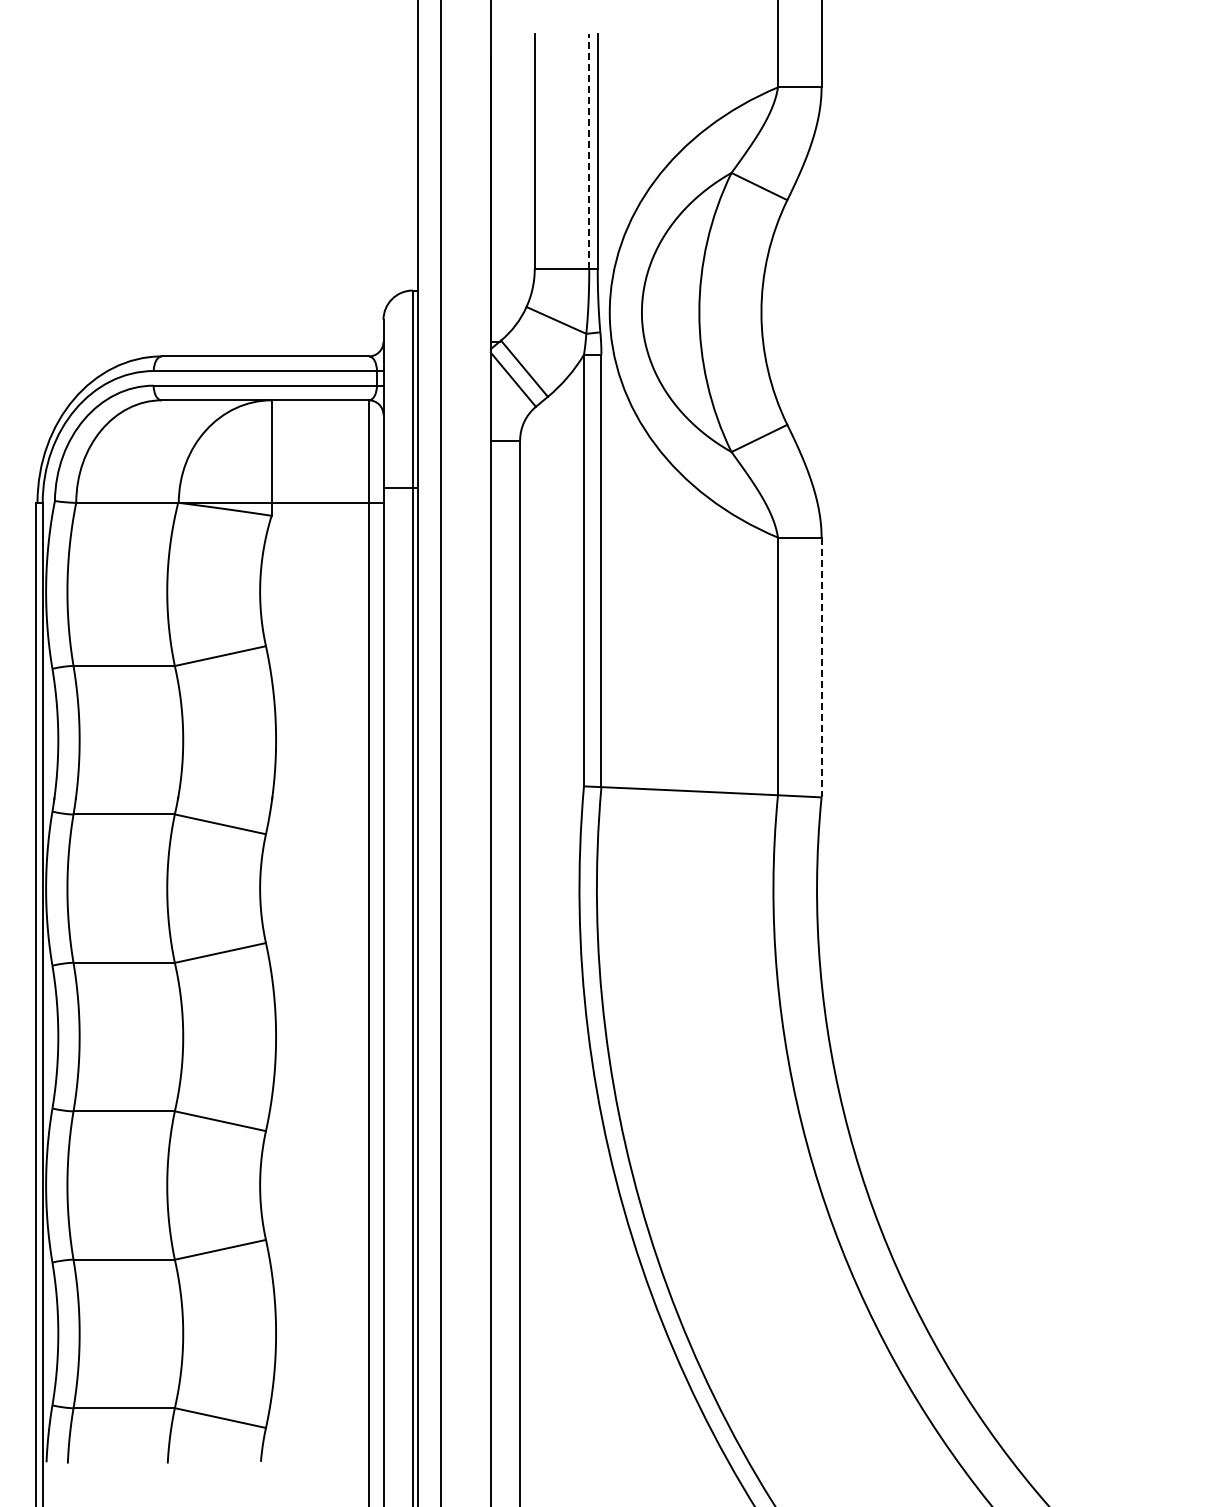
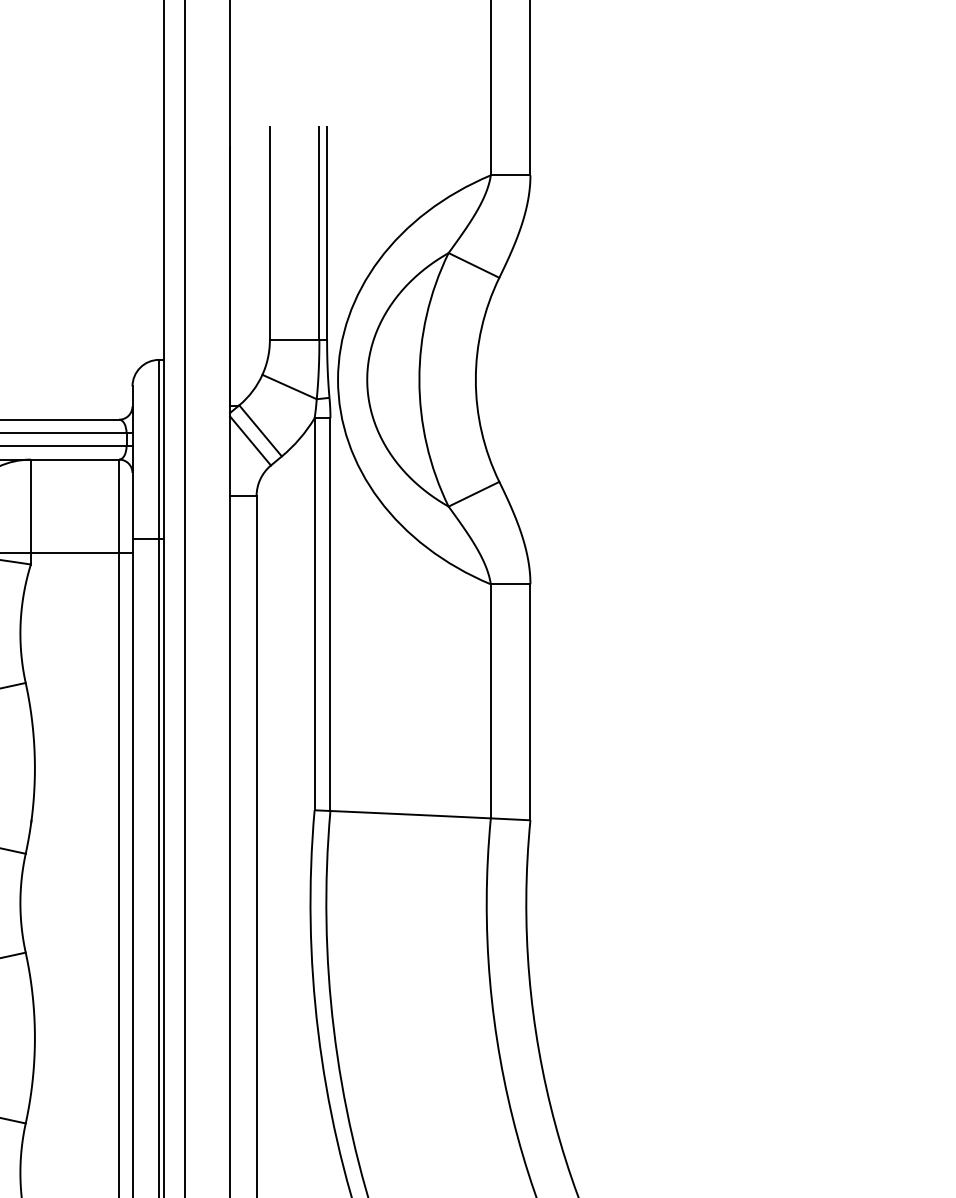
line: (589, 150) -> (319, 232), dashed -> solid
line: (821, 667) -> (530, 702), dashed -> solid

